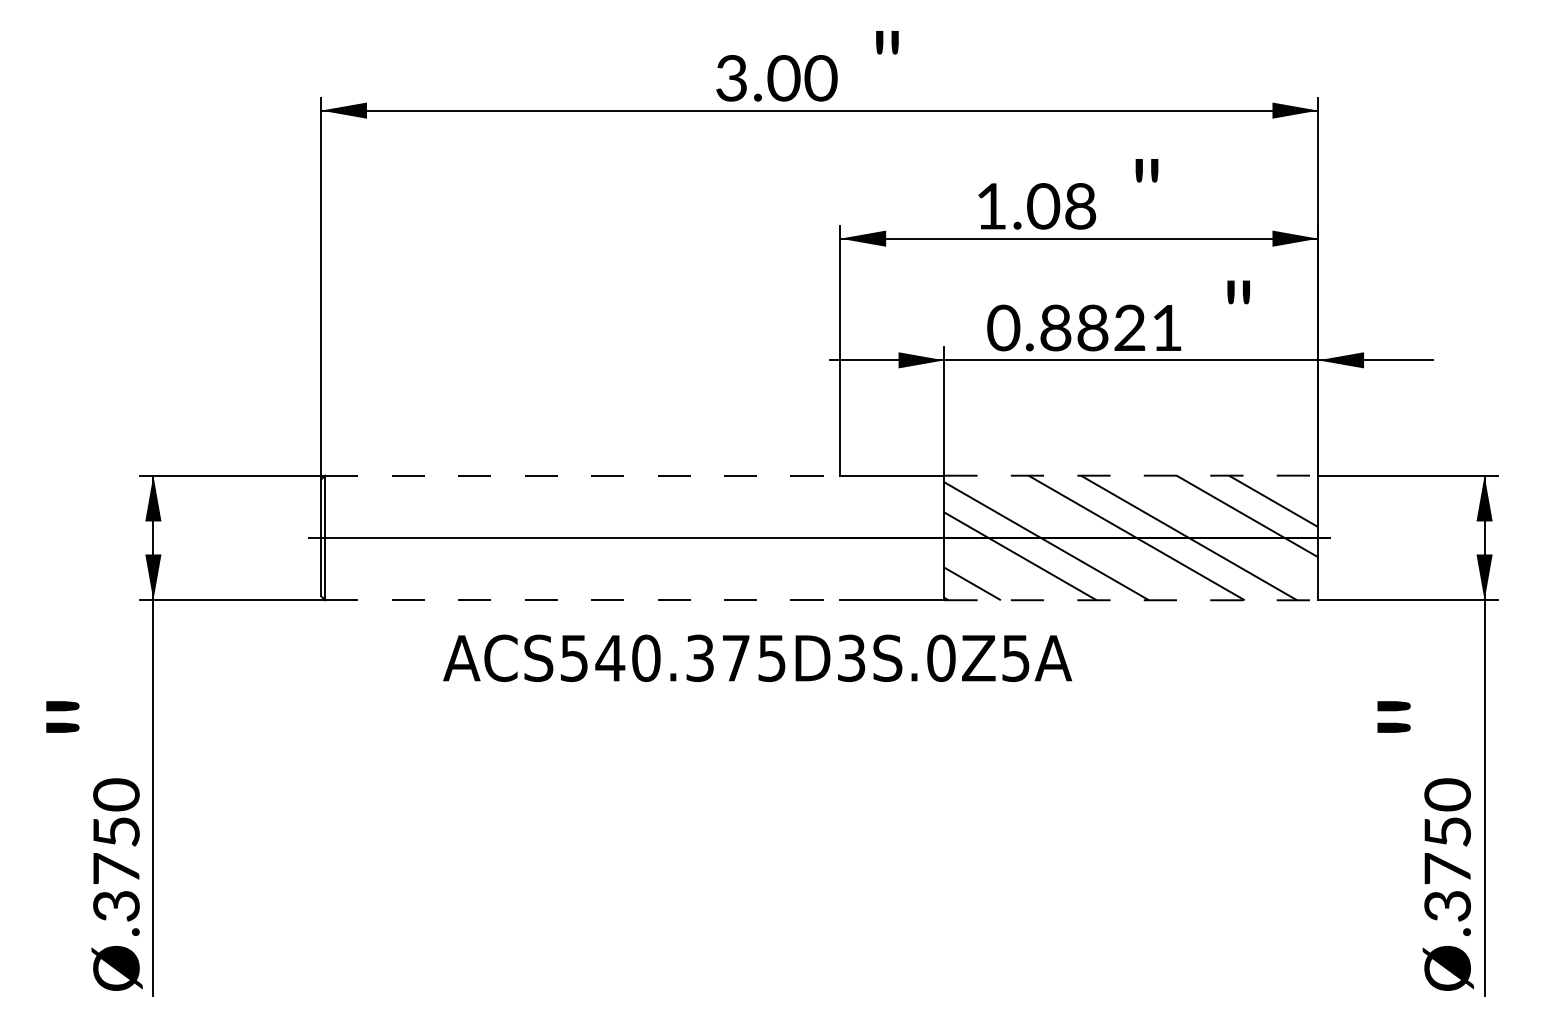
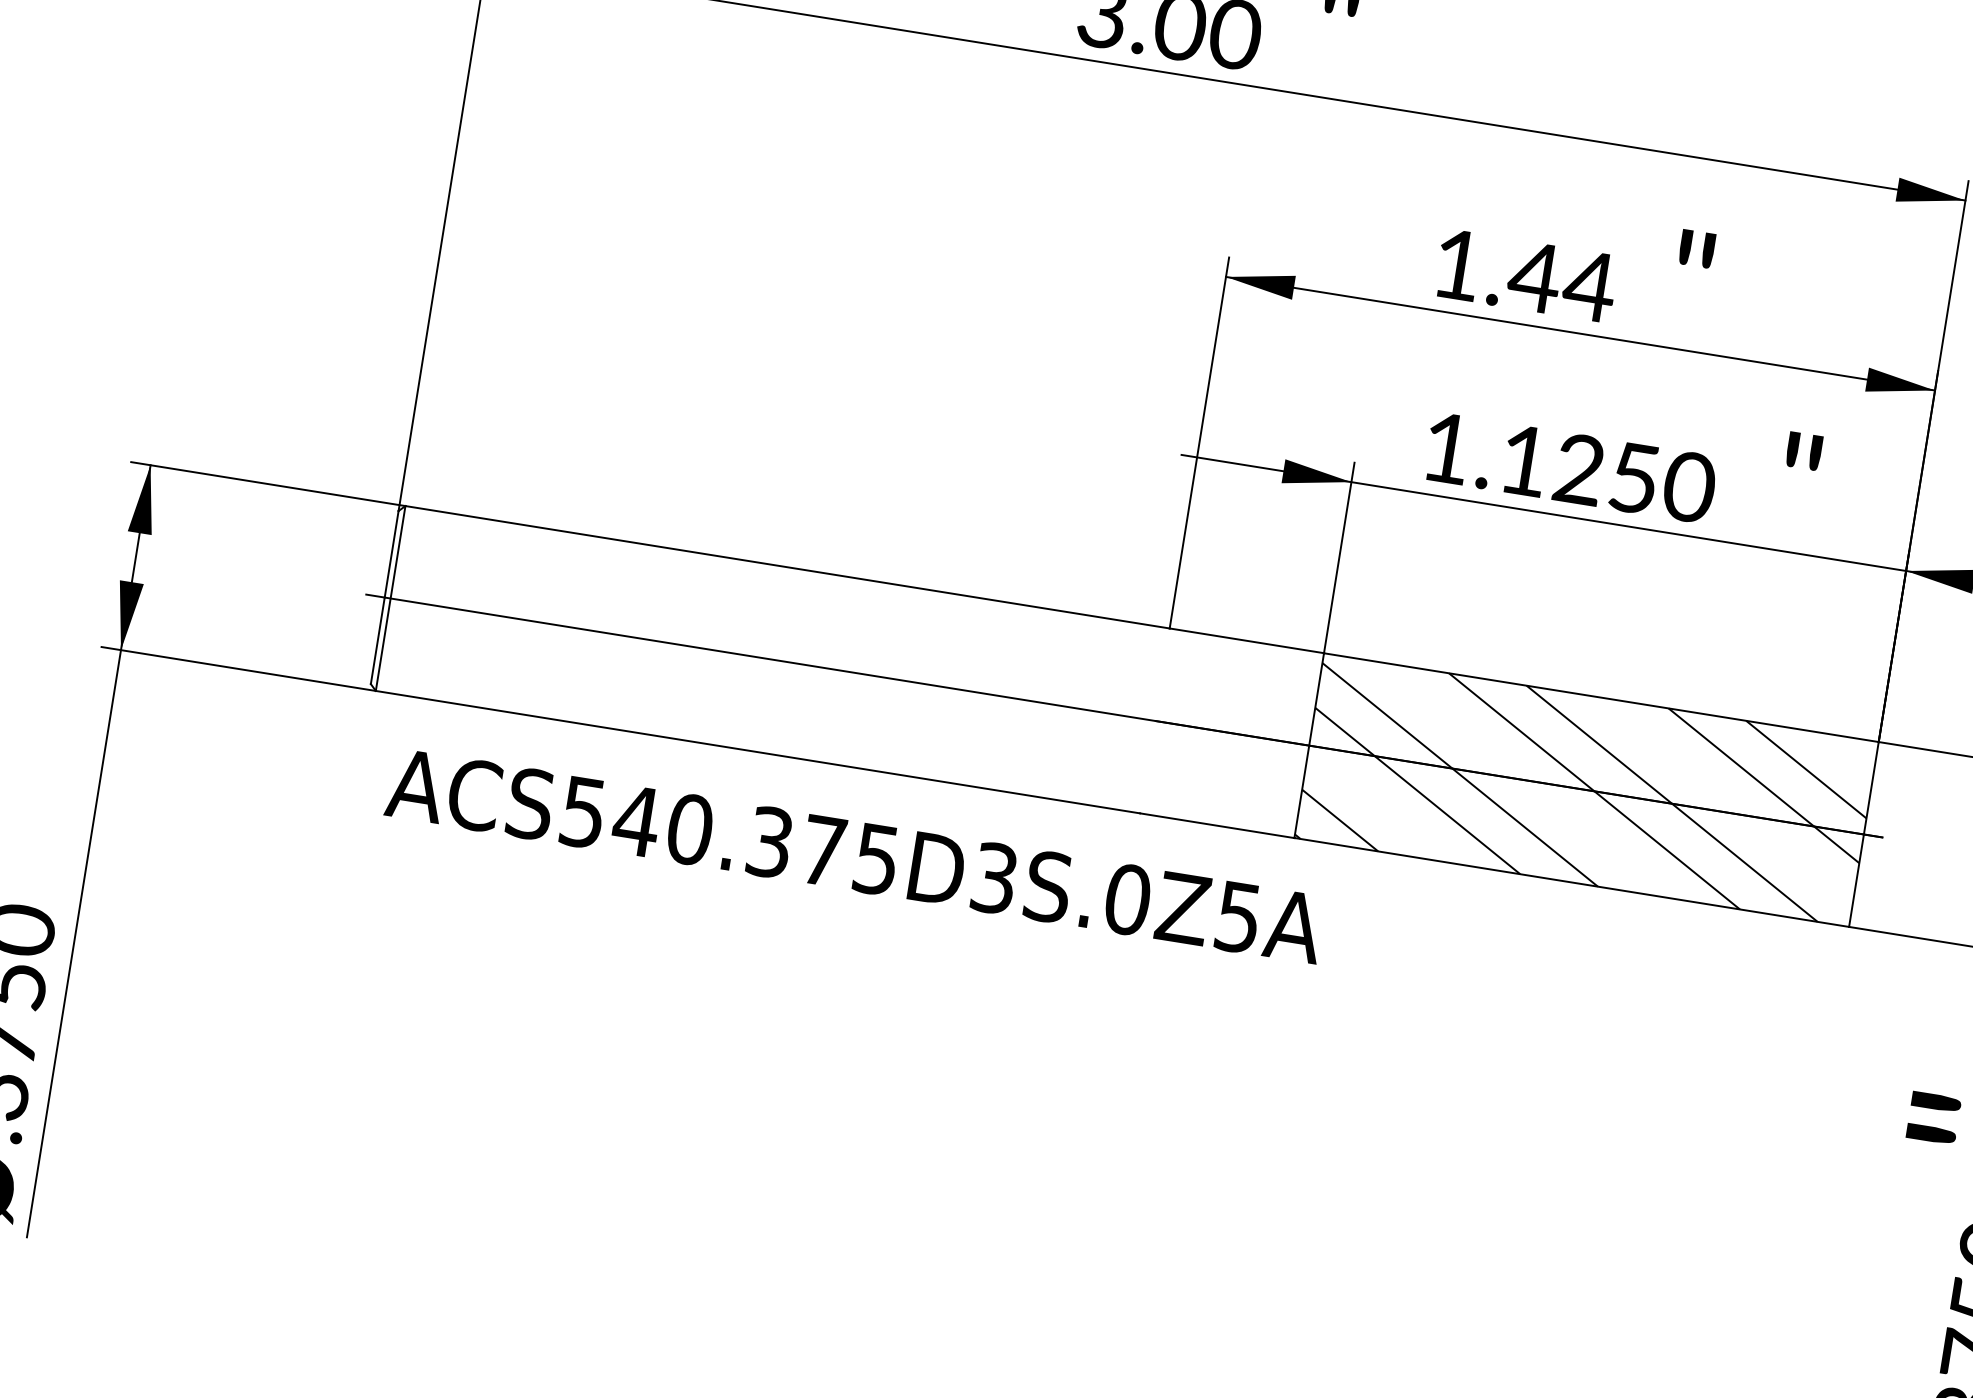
text: (1061, 206) -> (1561, 281), 1.08 -> 1.44
text: (1085, 327) -> (1568, 466), 0.8821 -> 1.1250
line: (582, 475) -> (787, 566), dashed -> solid
line: (1131, 475) -> (1601, 697), dashed -> solid
line: (582, 600) -> (757, 752), dashed -> solid
line: (1131, 600) -> (1571, 882), dashed -> solid
text: (757, 657) -> (855, 854), moved

